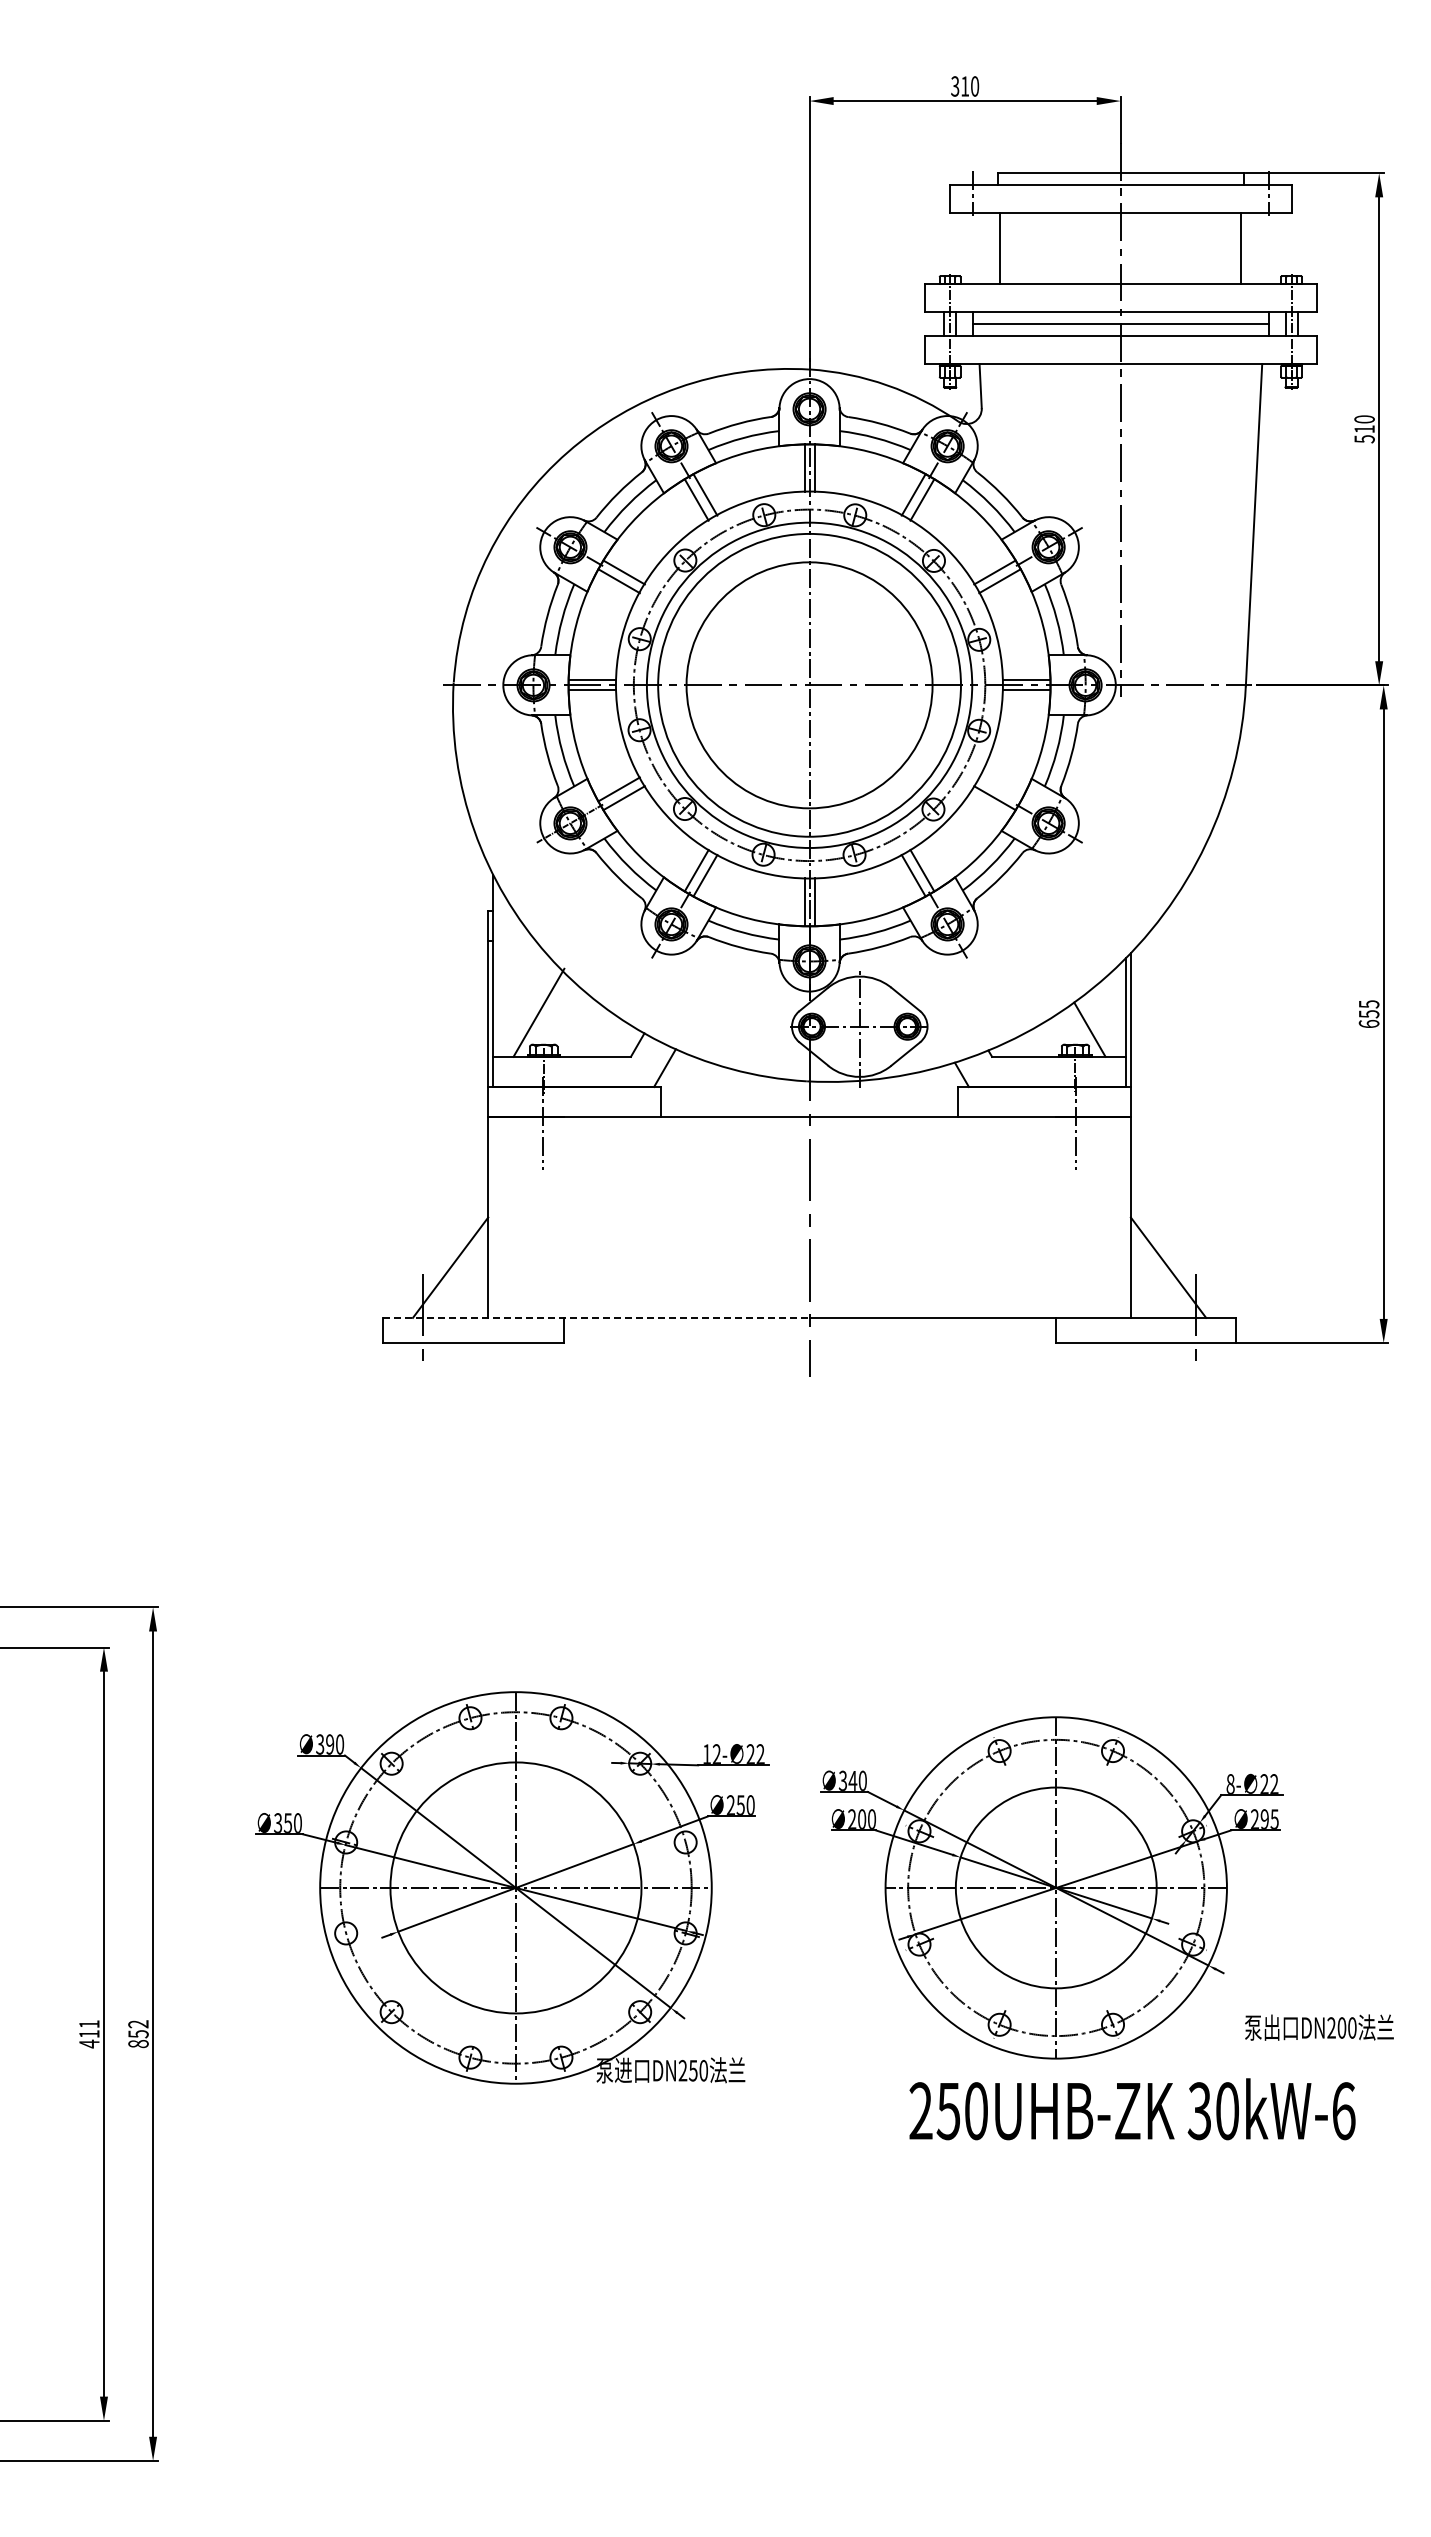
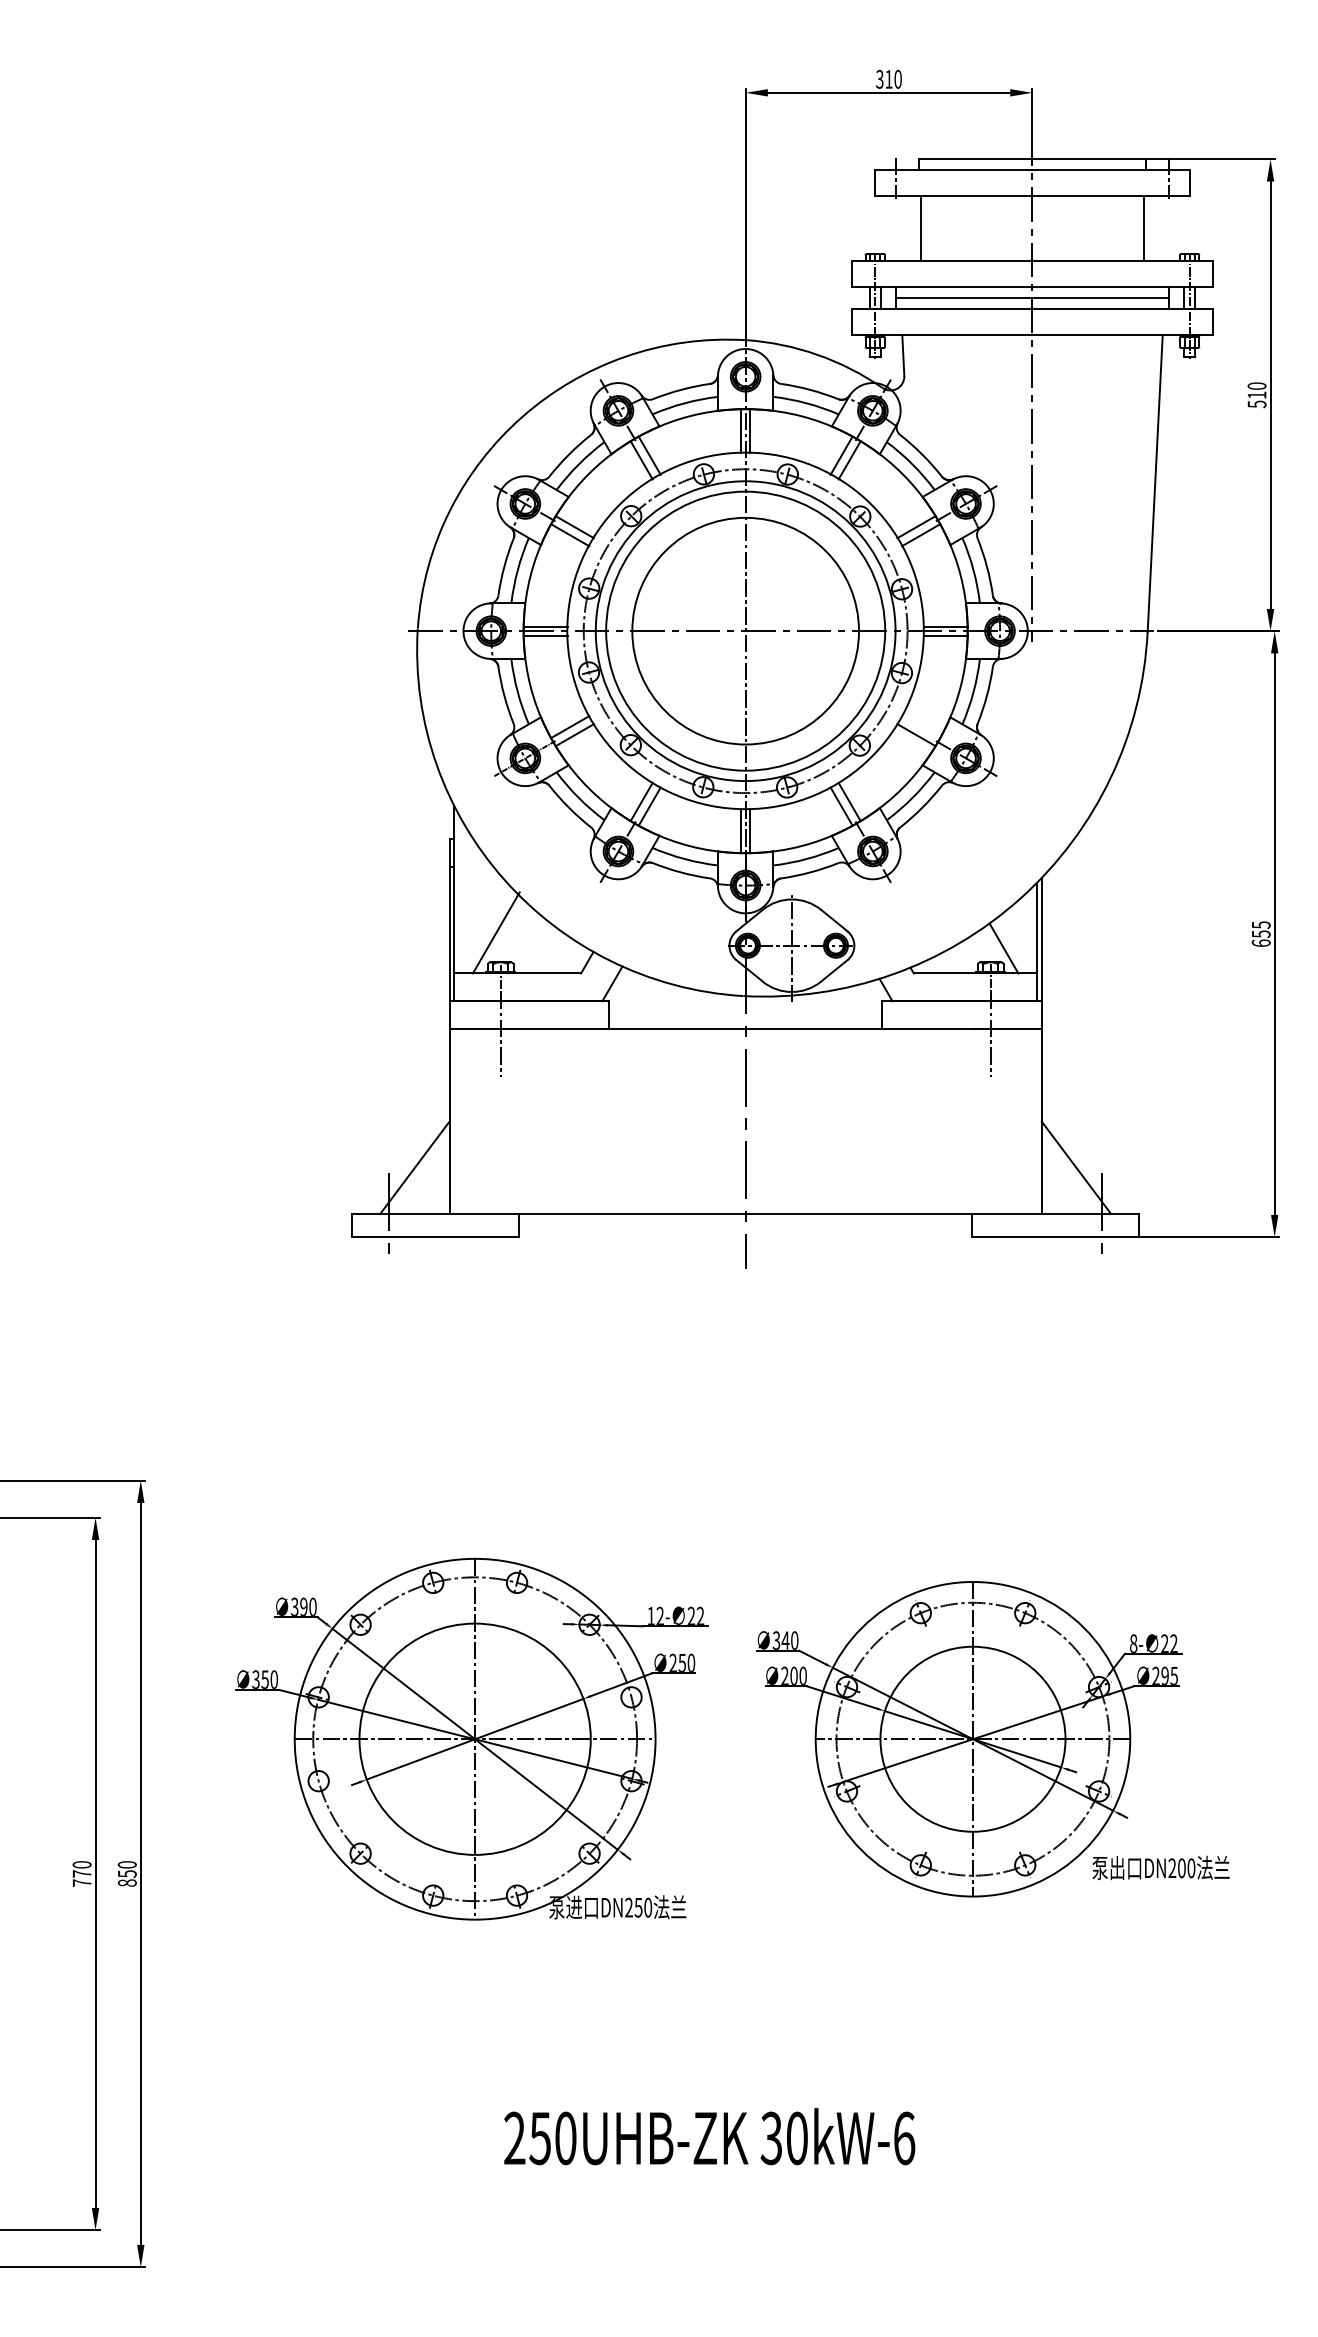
line: (596, 1317) -> (549, 1213), dashed -> solid
text: (138, 2024) -> (127, 1865), 852 -> 850
text: (1319, 2027) -> (1161, 1867), moved
text: (89, 2034) -> (82, 1874), 411 -> 770
text: (1132, 2109) -> (709, 2136), moved

